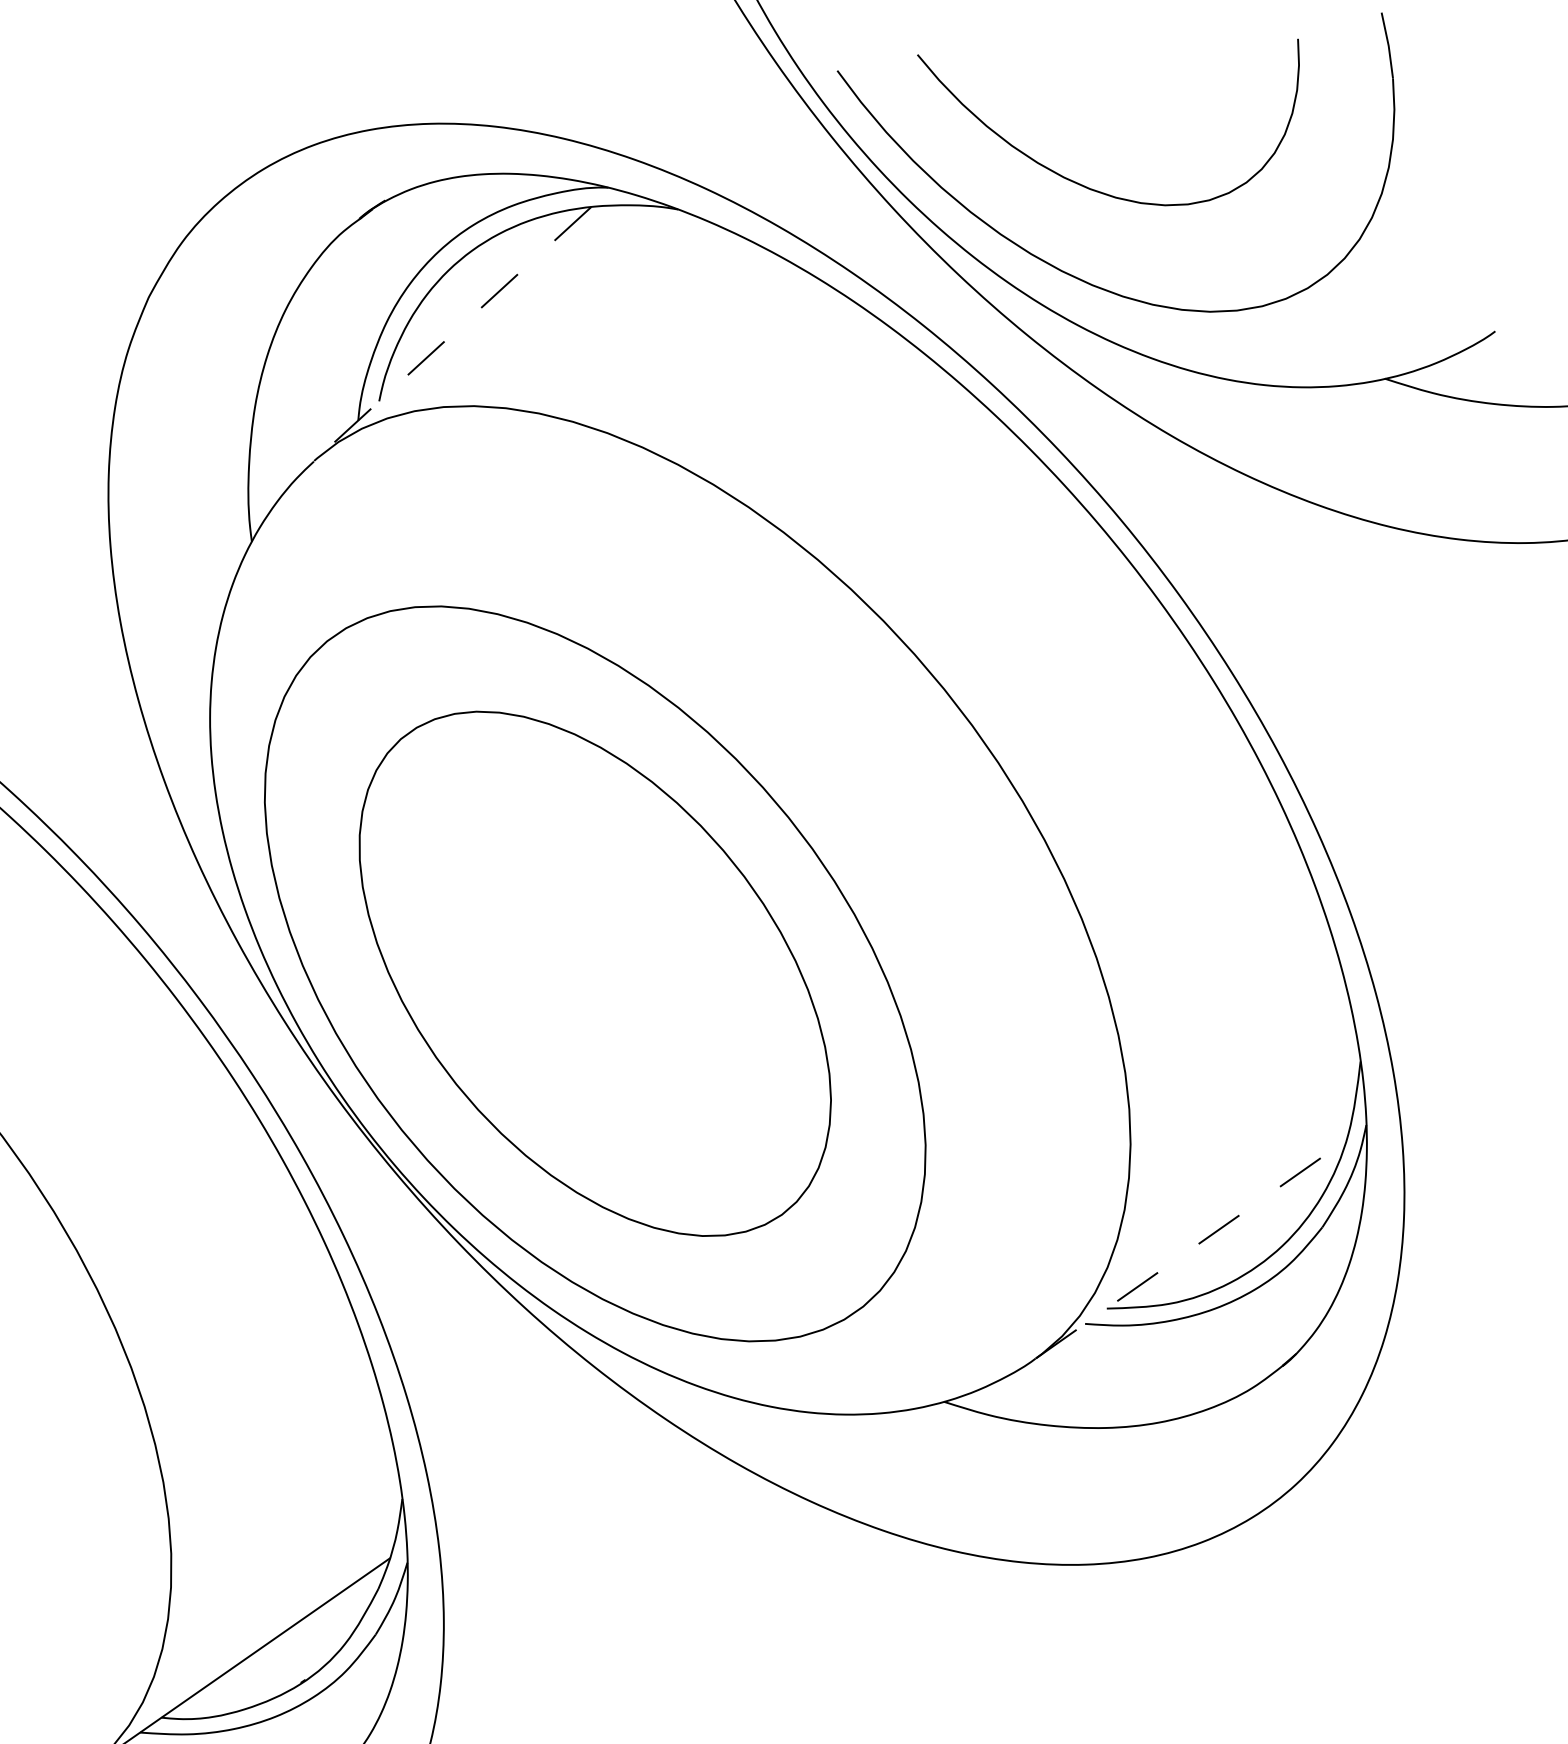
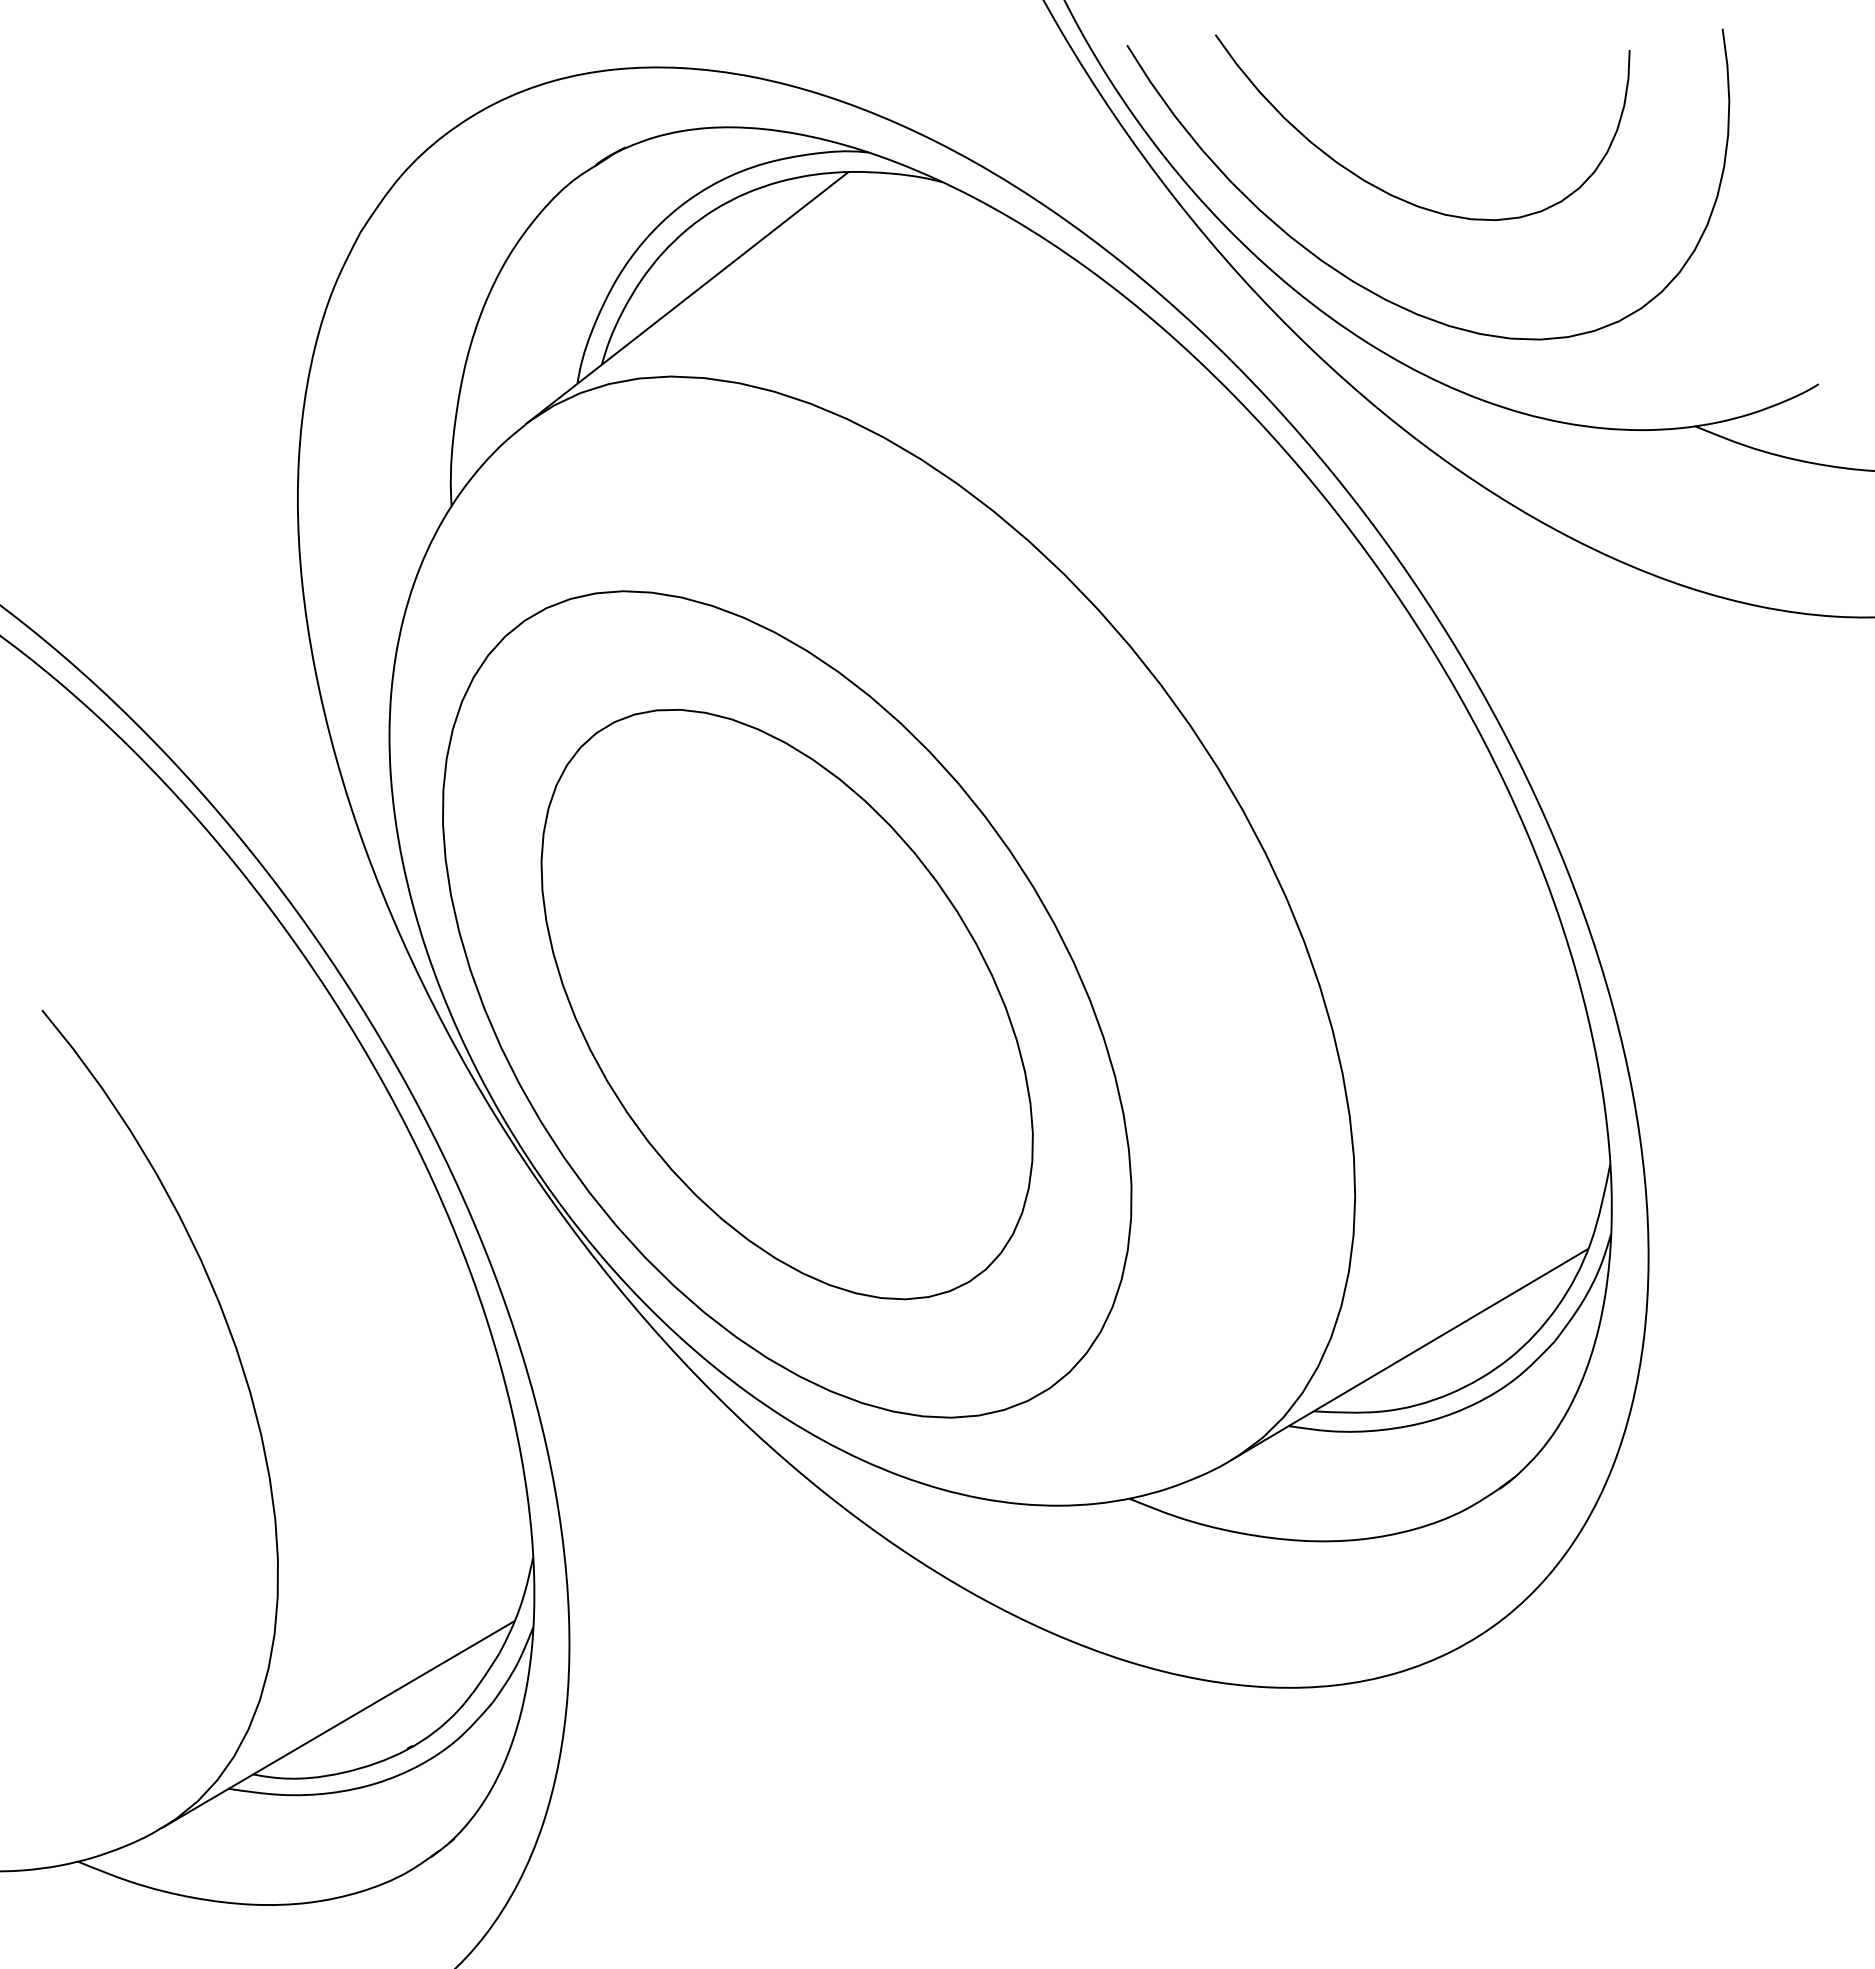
line: (452, 334) -> (686, 298), dashed -> solid
line: (1191, 1249) -> (1410, 1354), dashed -> solid

